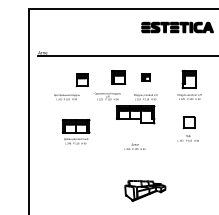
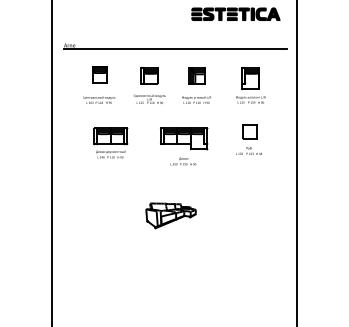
part: (118, 77) -> (149, 75), moved
part: (145, 77) -> (196, 75), size x1.67
part: (81, 79) -> (99, 74), moved
part: (135, 114) -> (184, 138), moved
part: (144, 190) -> (170, 215), moved

